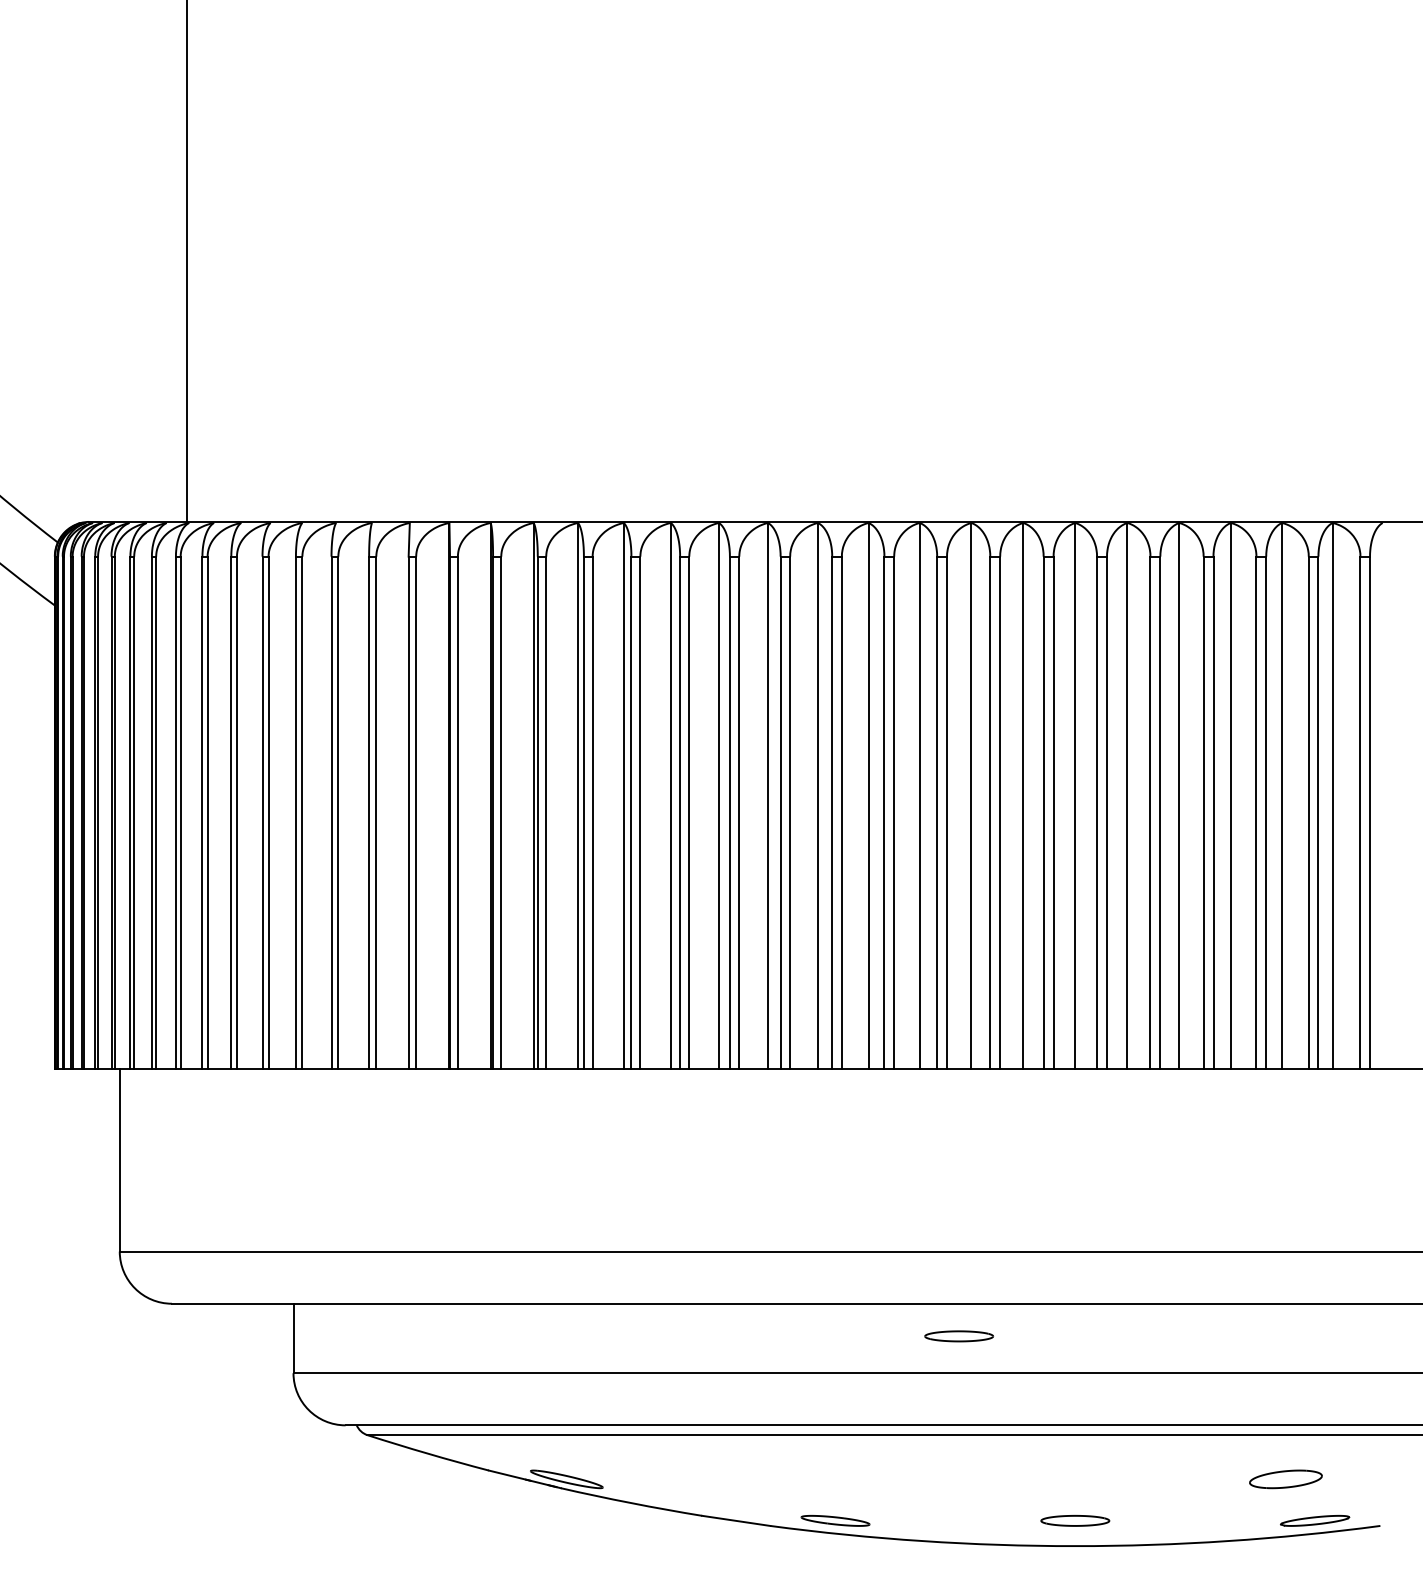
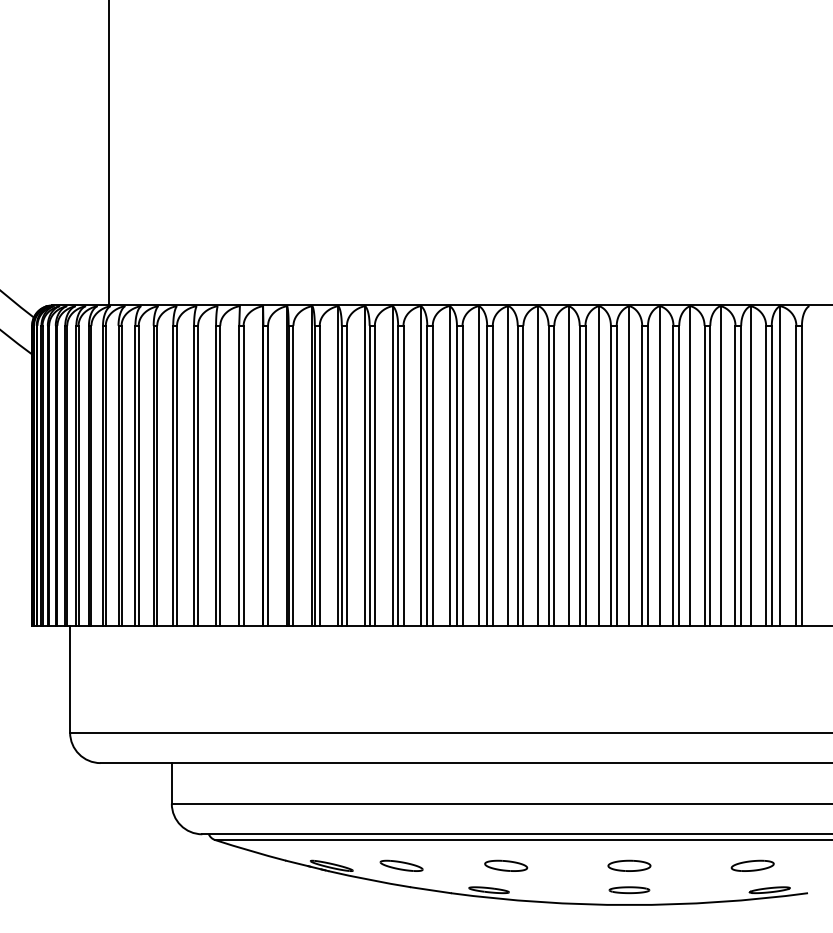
part: (959, 1336) -> (561, 782), removed
part: (685, 1478) -> (401, 865), added
part: (865, 1478) -> (506, 865), added
part: (1075, 1478) -> (629, 865), added

